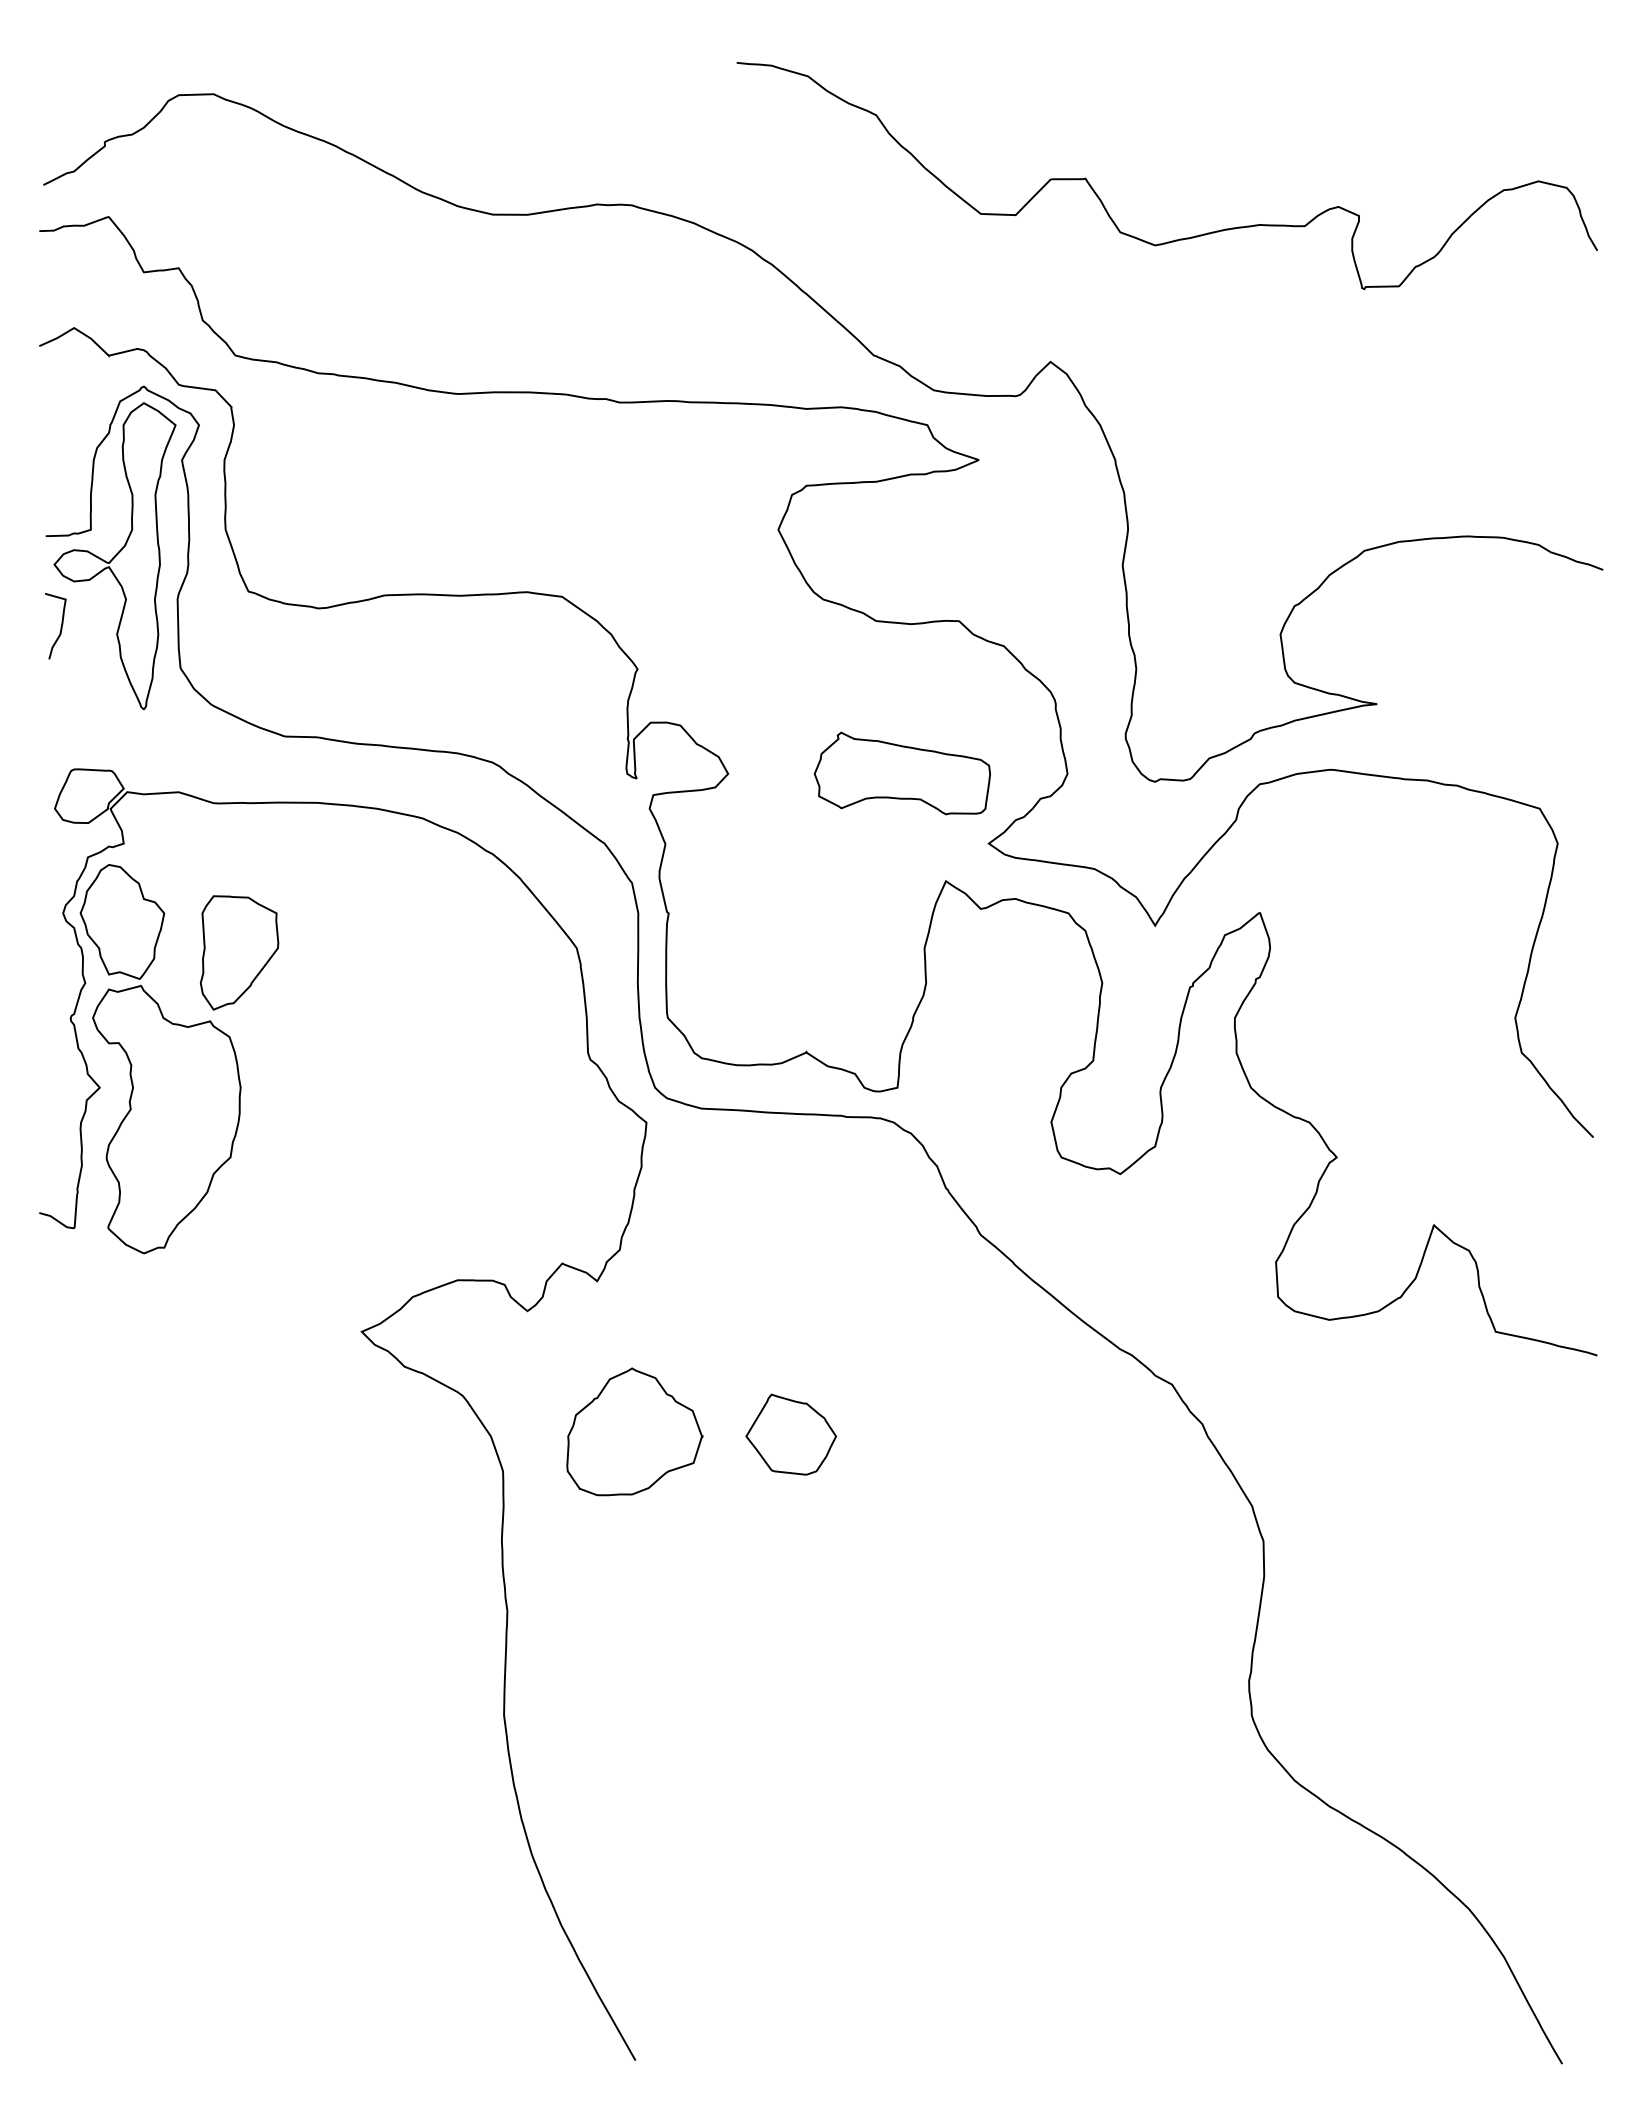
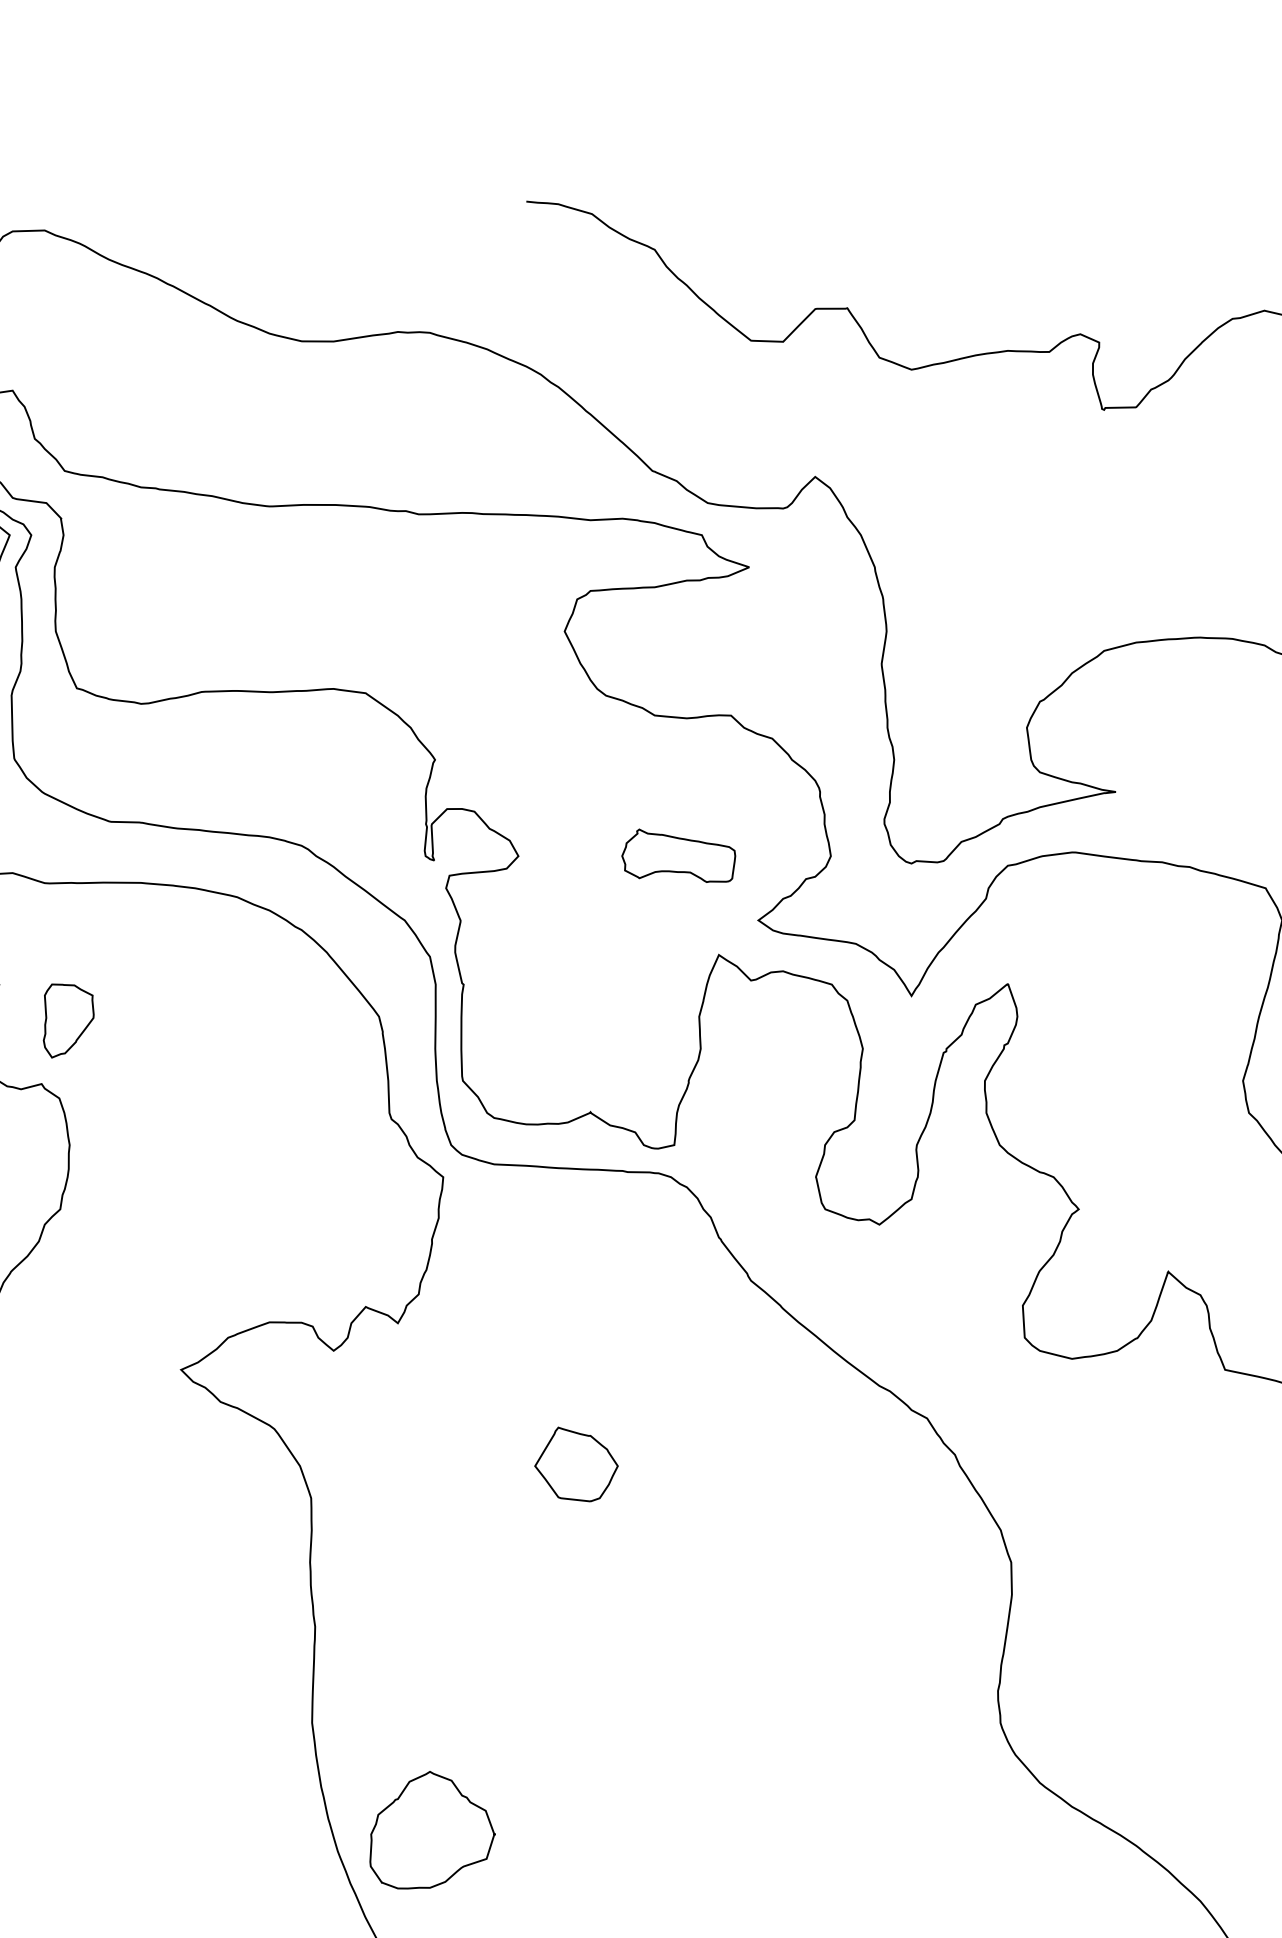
part: (901, 773) -> (678, 855), size x0.7
part: (239, 952) -> (68, 1020), size x0.7
part: (634, 1431) -> (432, 1829), moved

